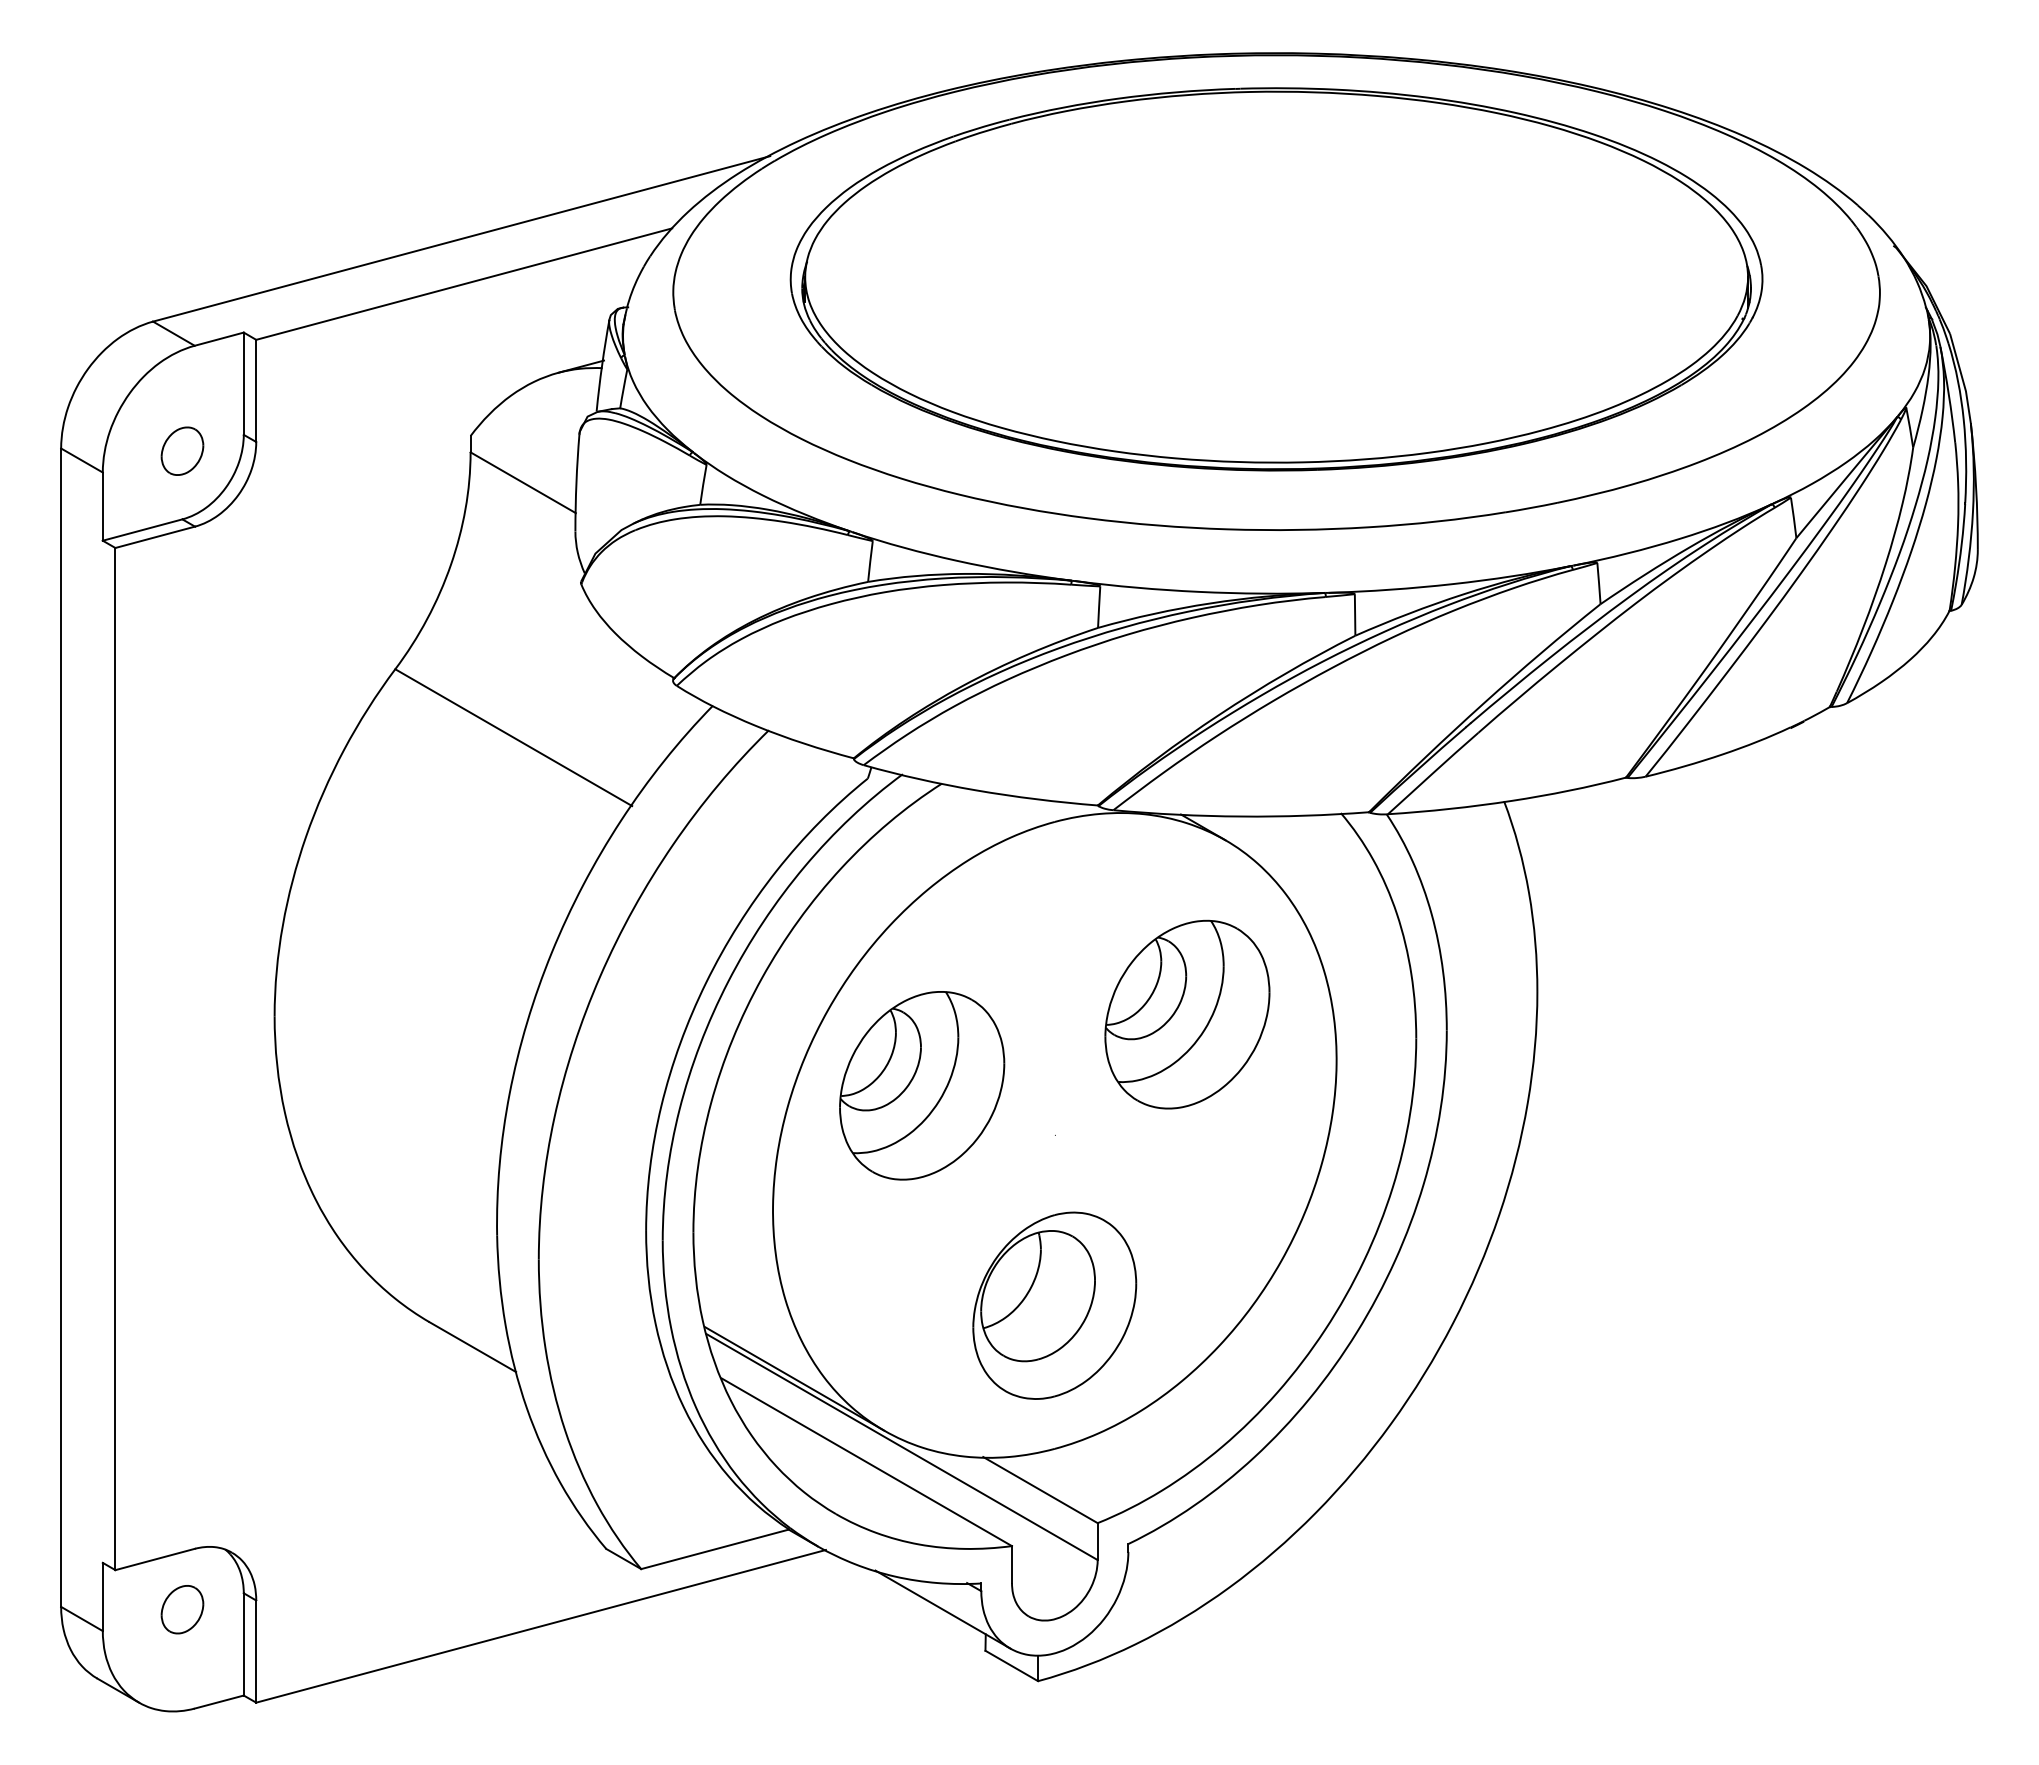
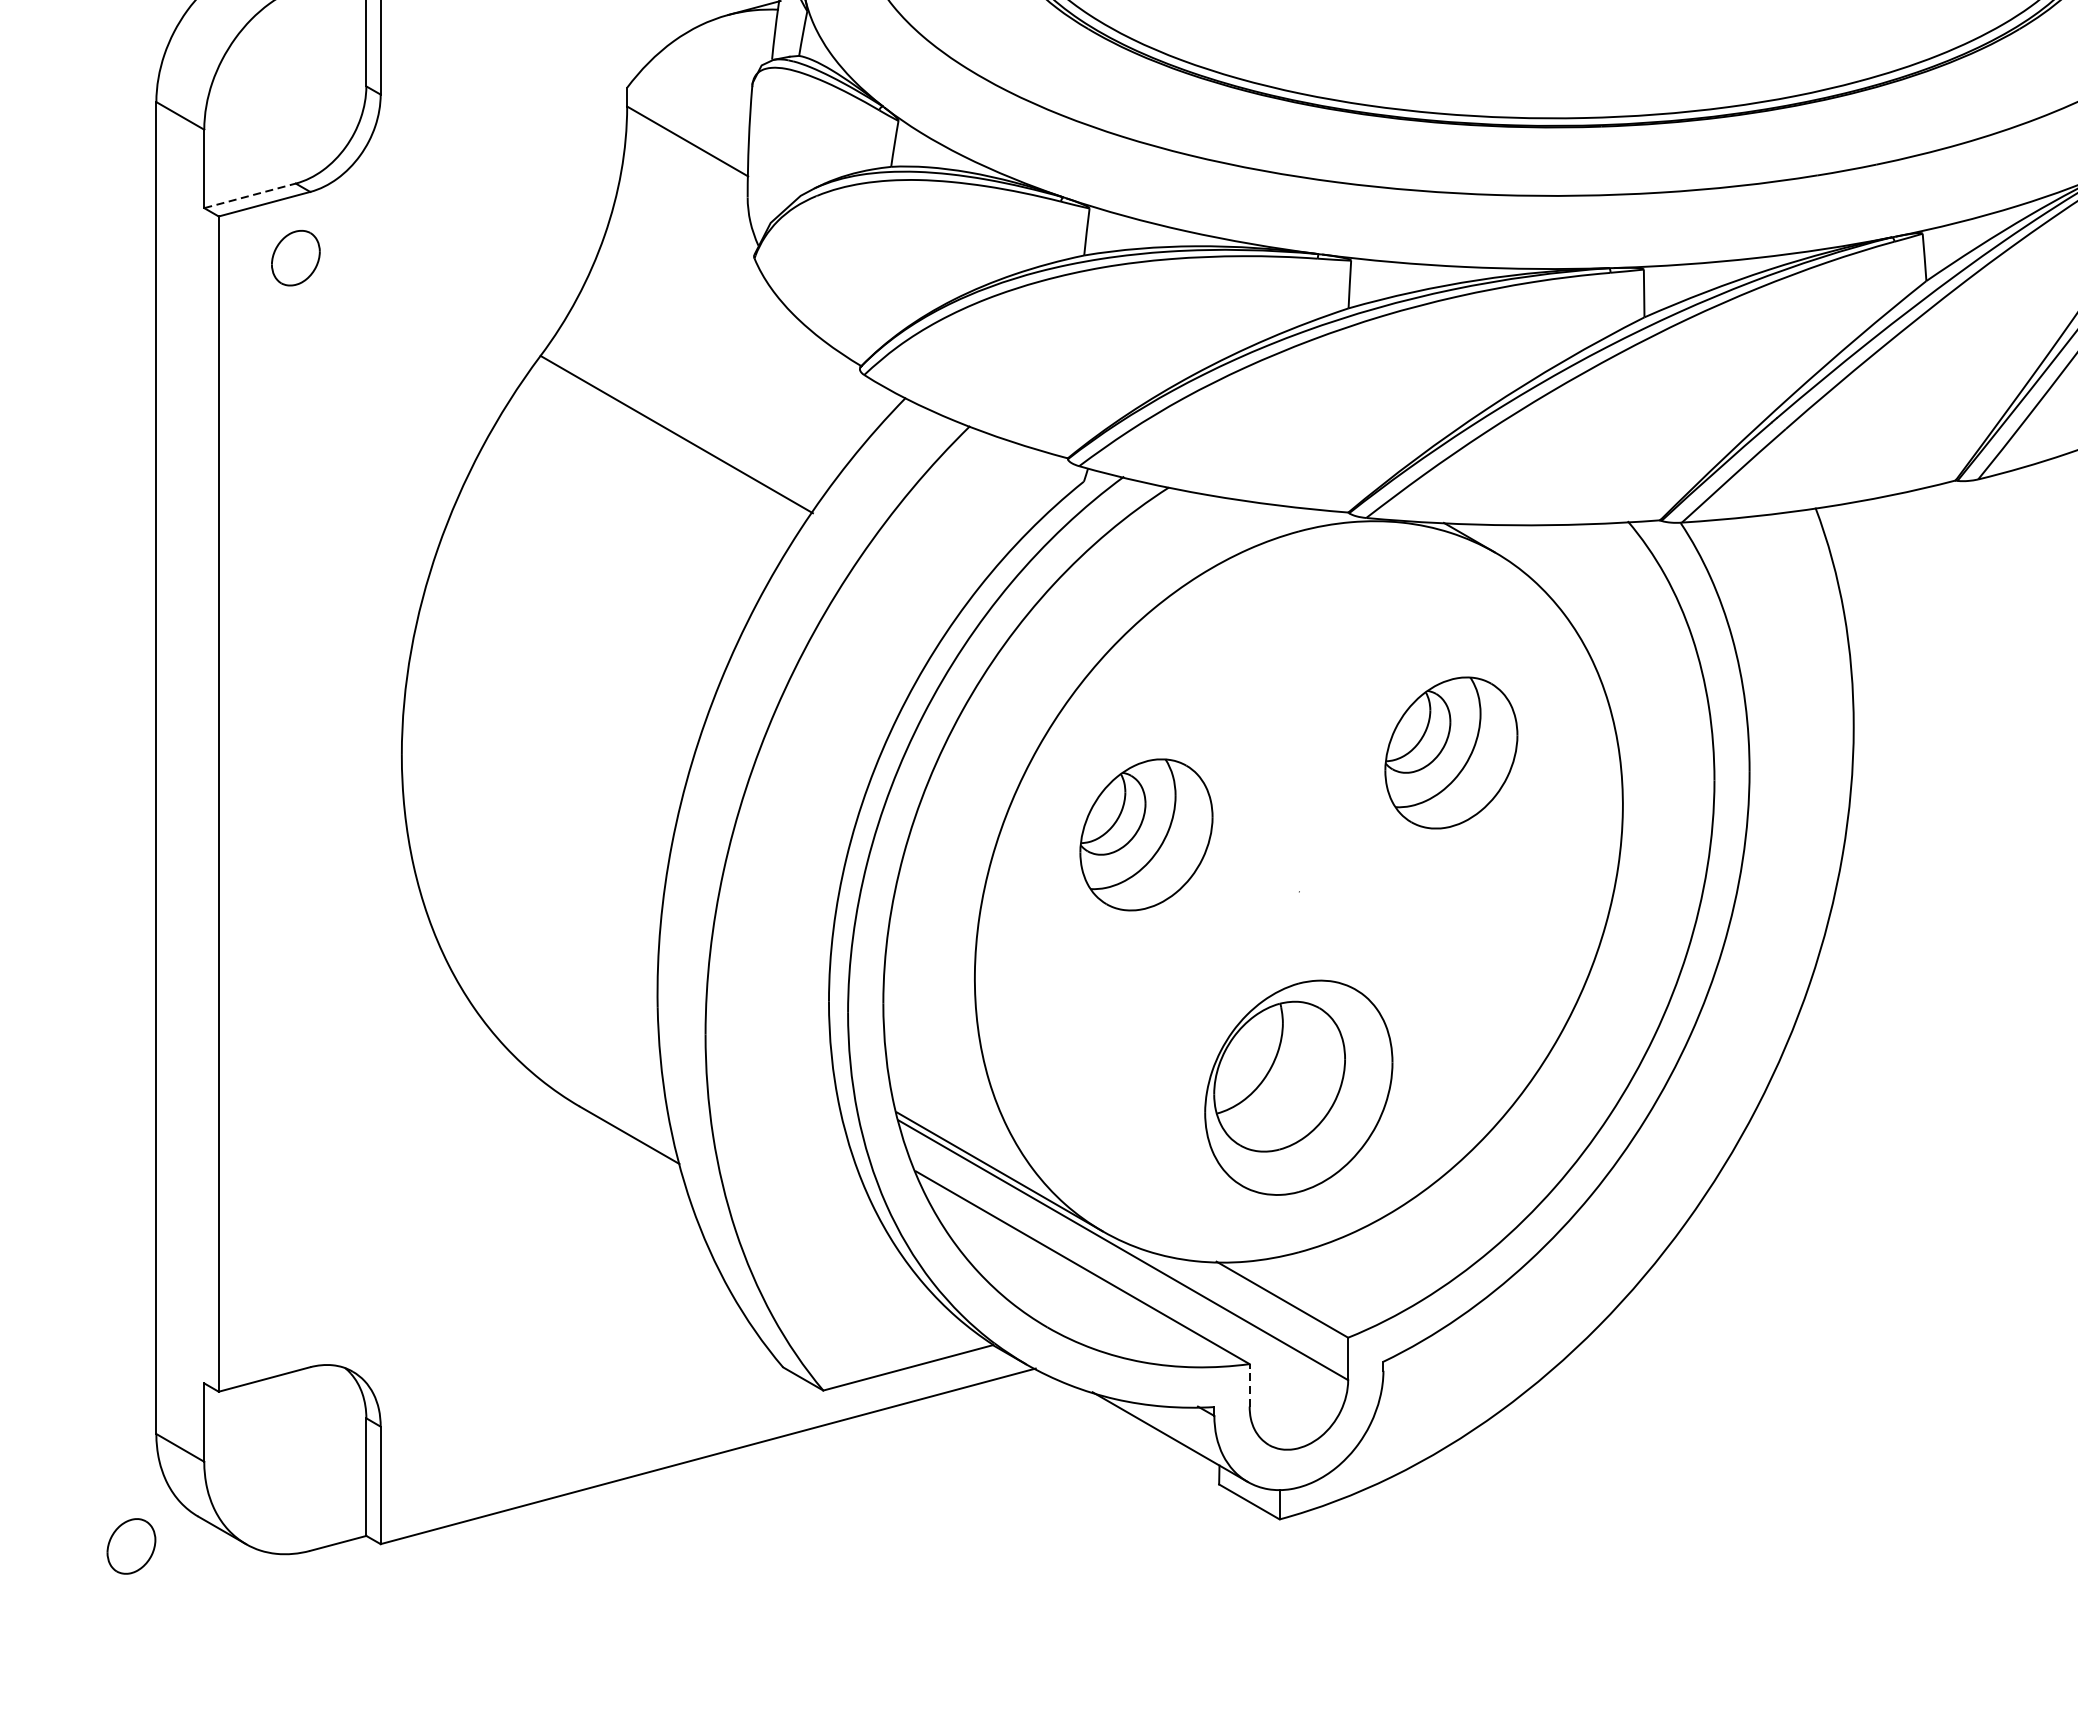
part: (182, 450) -> (295, 257), moved
line: (143, 529) -> (251, 195), solid -> dashed
part: (1187, 1014) -> (1451, 752), size x0.7
part: (922, 1085) -> (1146, 834), size x0.7
line: (1012, 1564) -> (1250, 1385), solid -> dashed
part: (182, 1609) -> (131, 1546), moved

